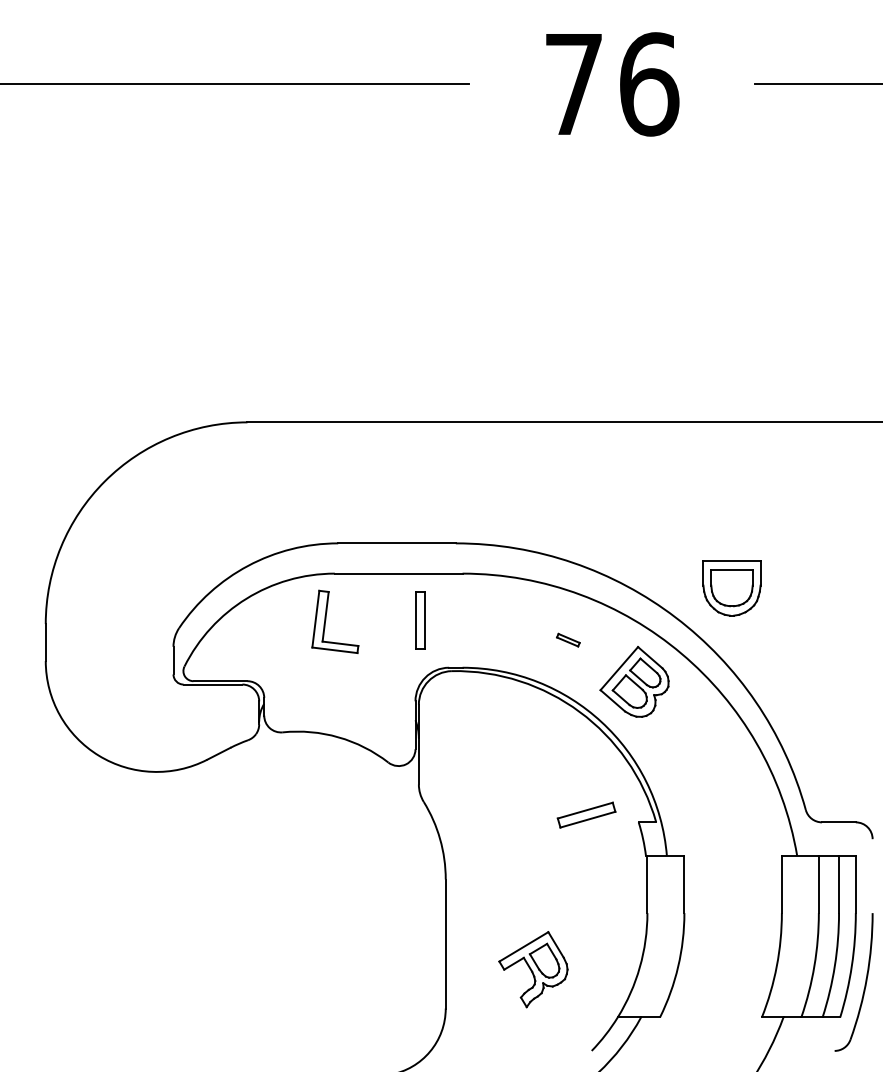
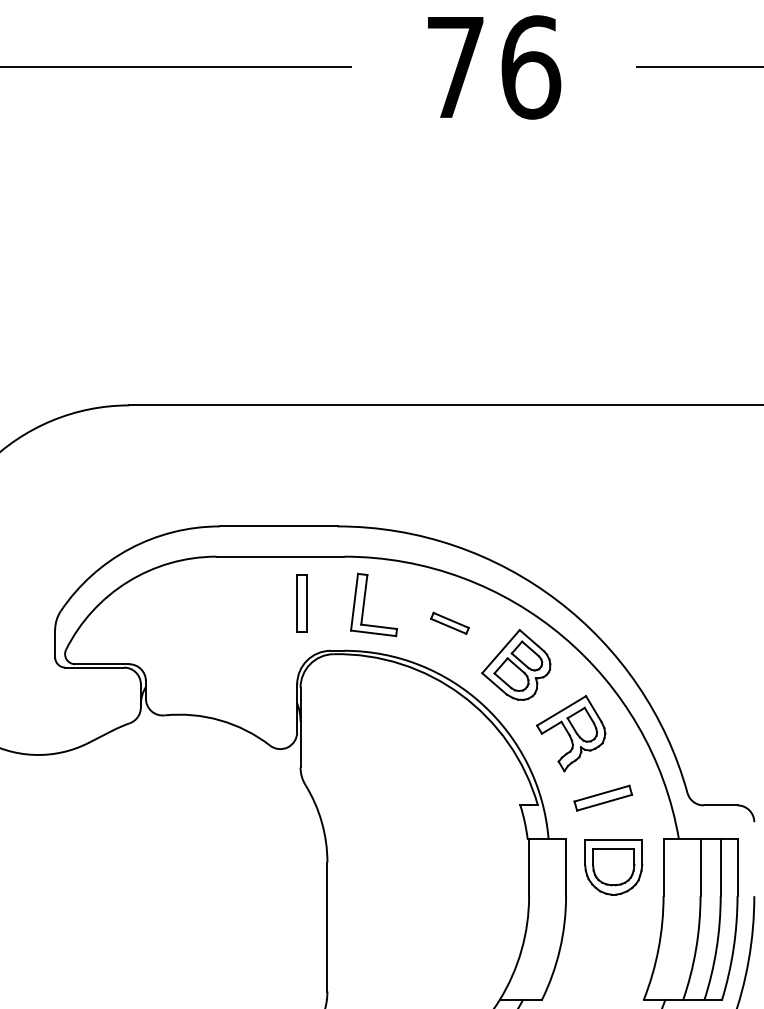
part: (731, 588) -> (613, 867), moved
part: (326, 620) -> (365, 603), moved
part: (568, 639) -> (450, 622), size x1.67
part: (586, 814) -> (603, 797), moved
part: (533, 969) -> (571, 733), moved

